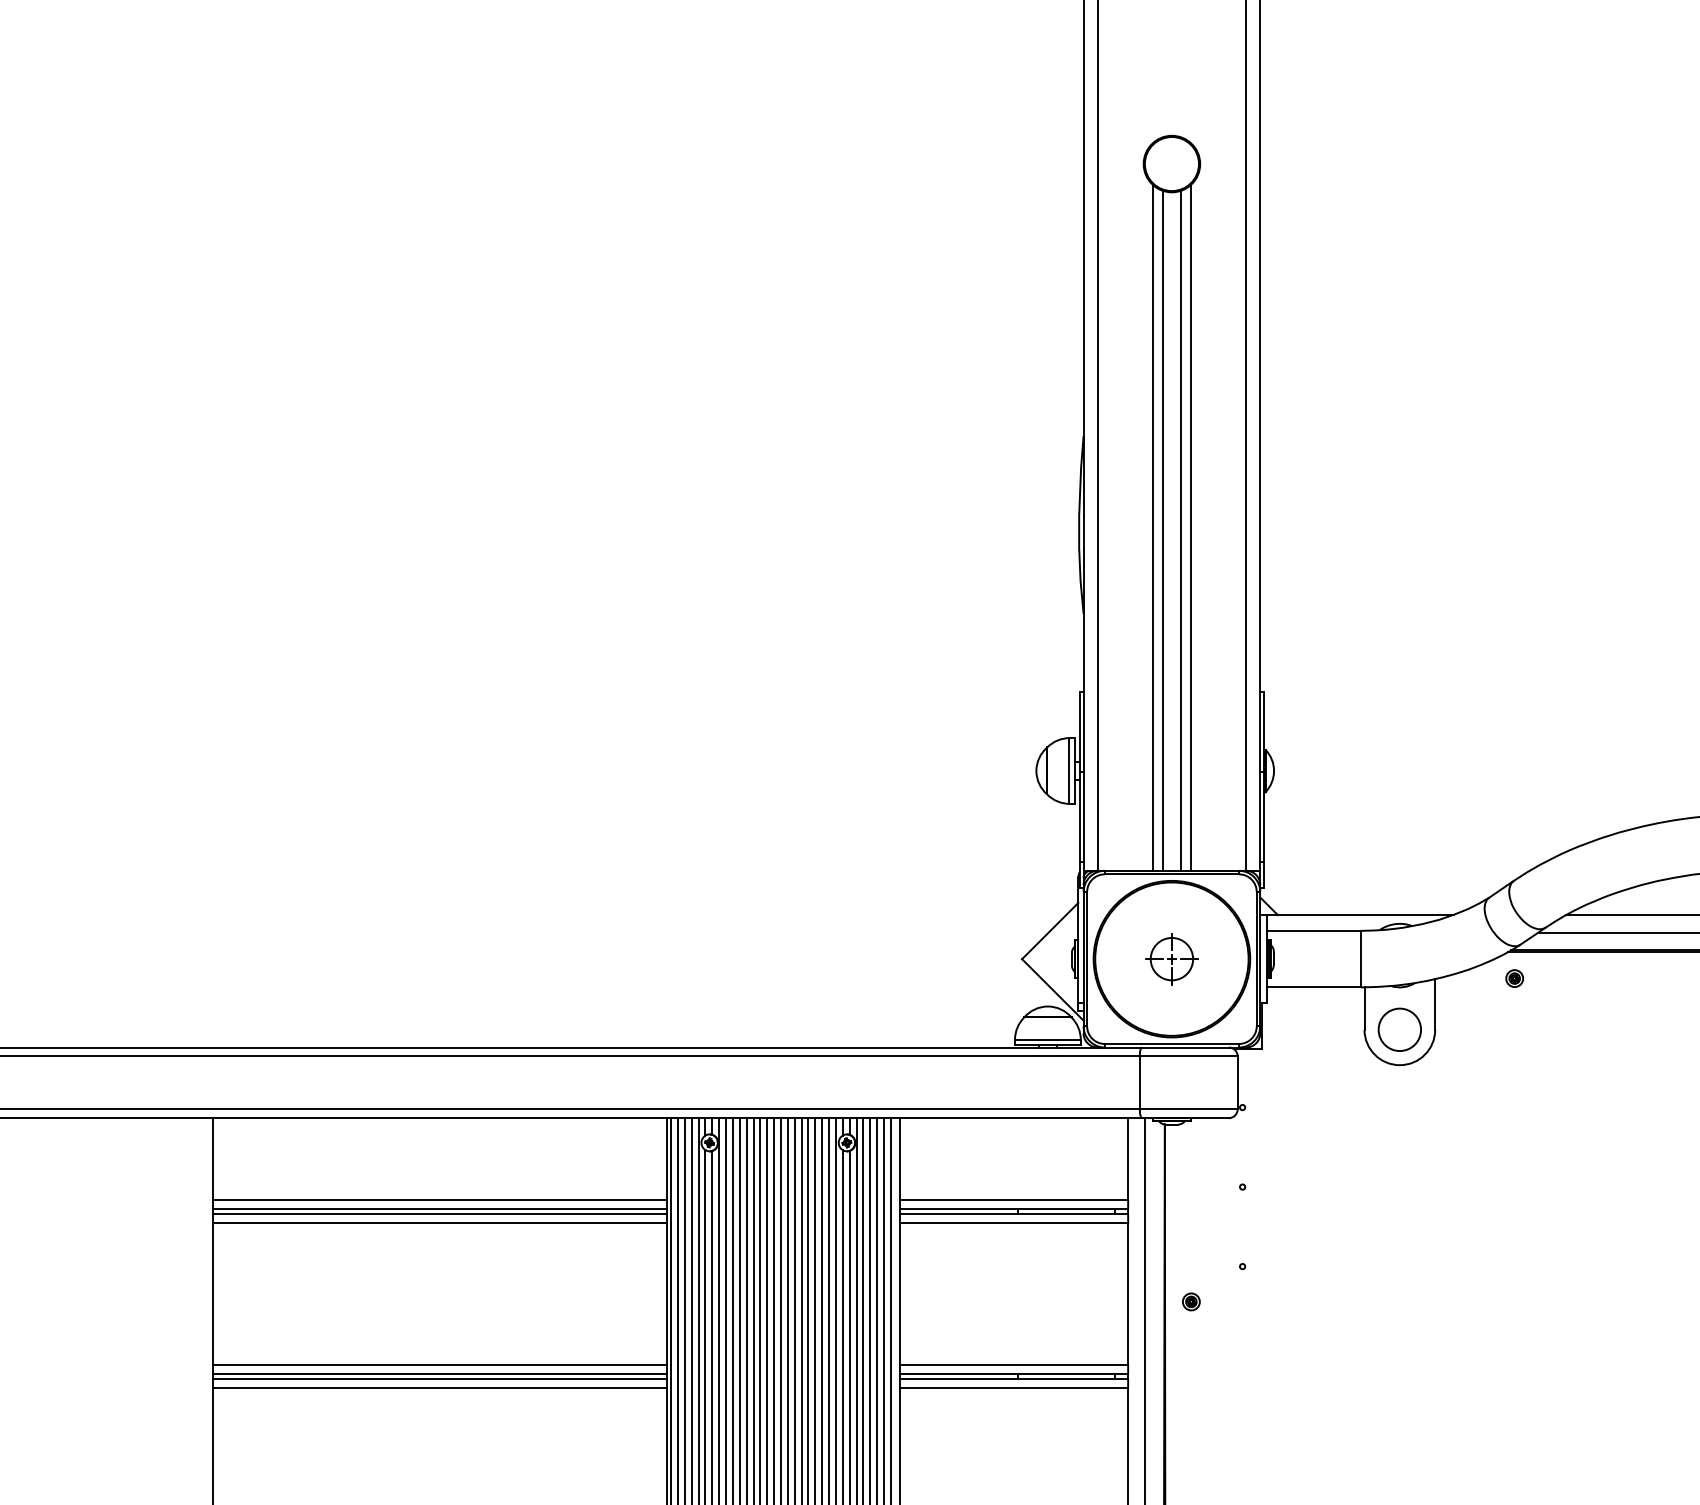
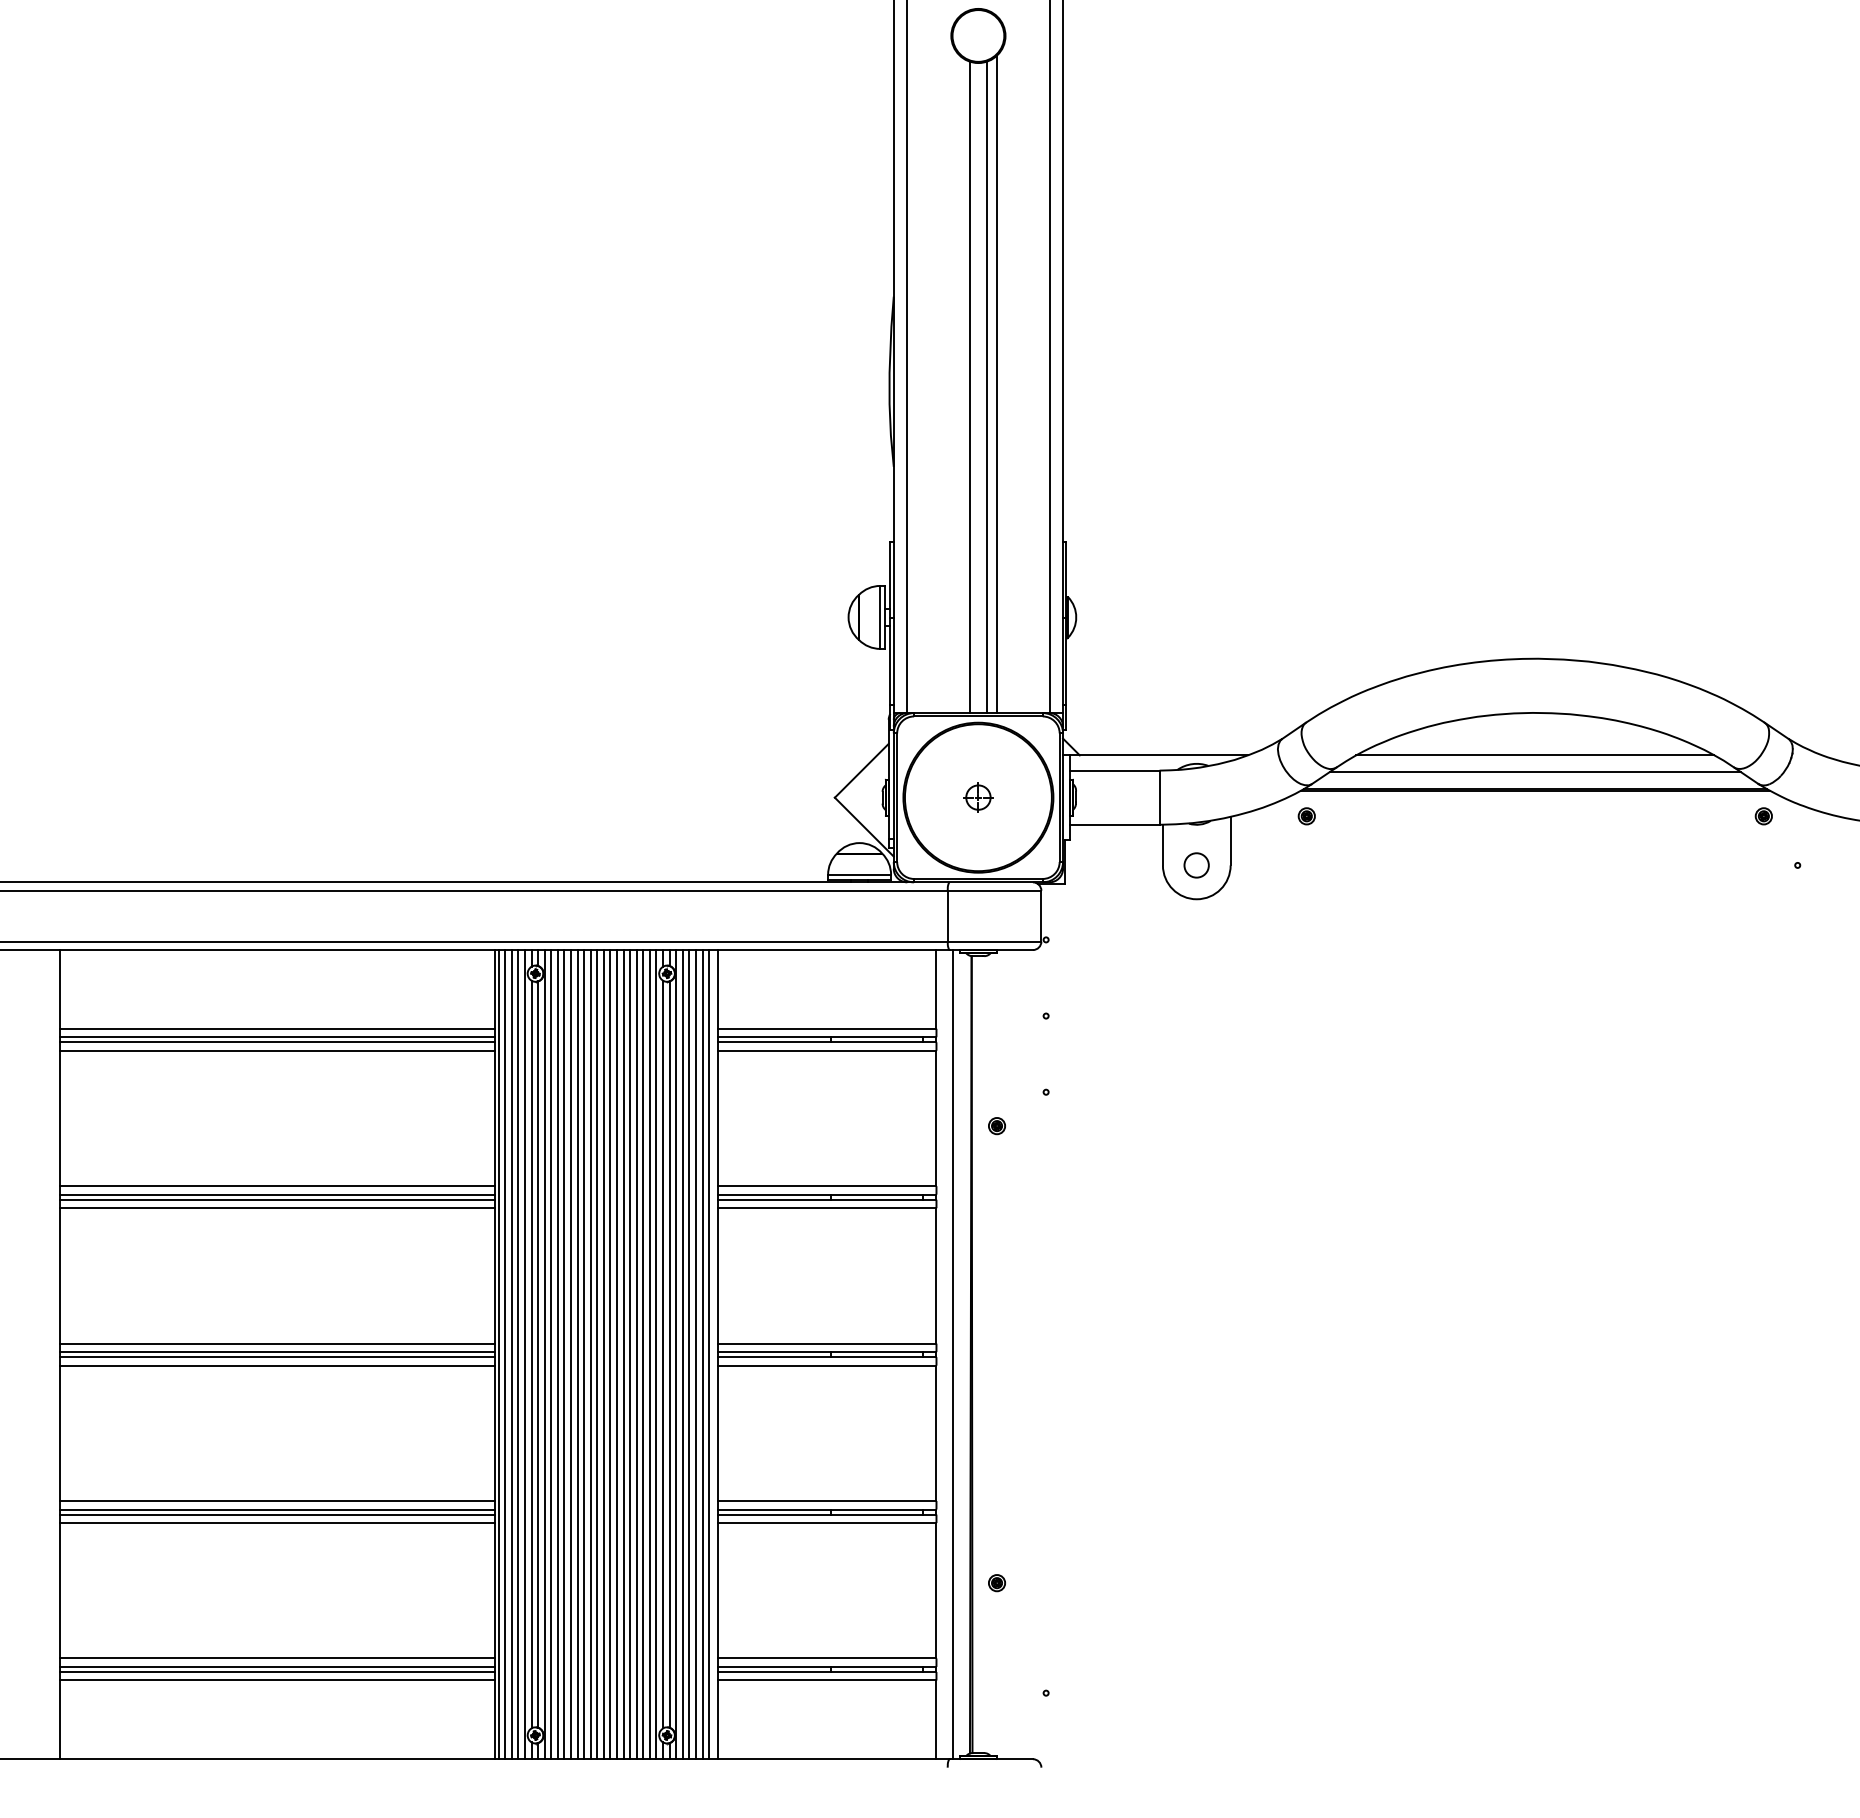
line: (1152, 527) -> (959, 384), removed
part: (1172, 958) -> (978, 797), size x0.6
circle: (1399, 1029) -> (1196, 865), size x0.6

